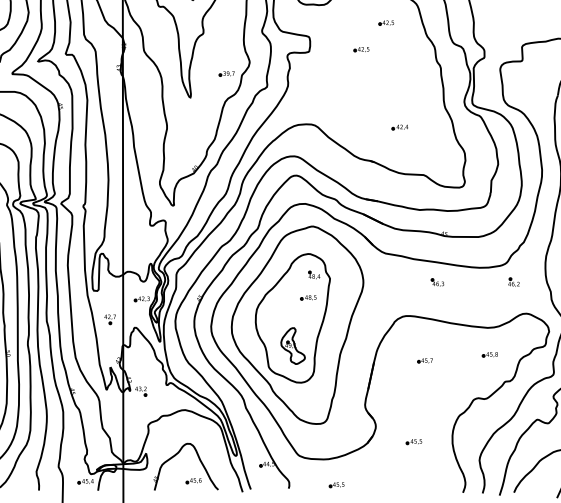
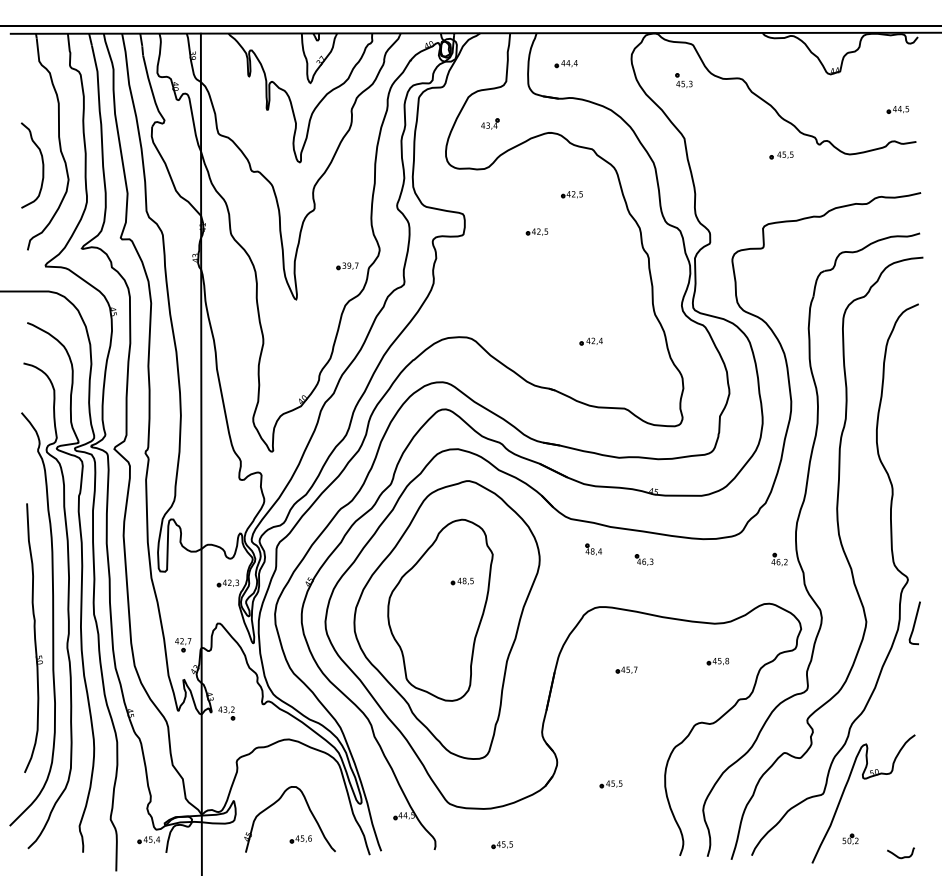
part: (314, 275) -> (593, 549), moved
part: (513, 281) -> (779, 558), moved
part: (110, 319) -> (183, 645), moved
part: (292, 346) -> (440, 649), removed

